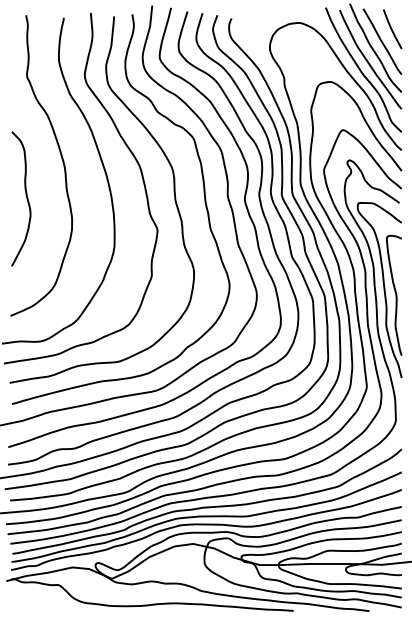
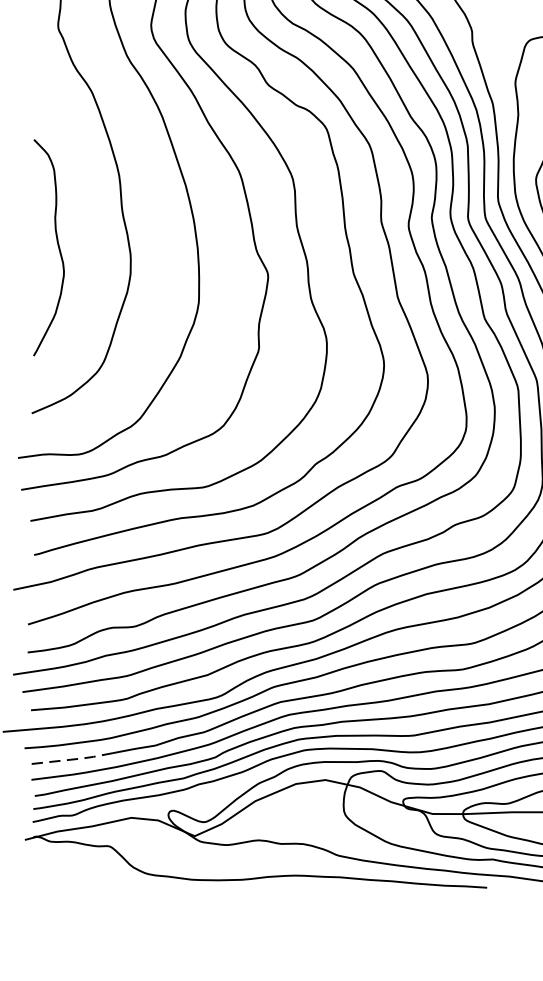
curve: (25, 195) -> (55, 242), moved
line: (35, 531) -> (71, 760), solid -> dashed

